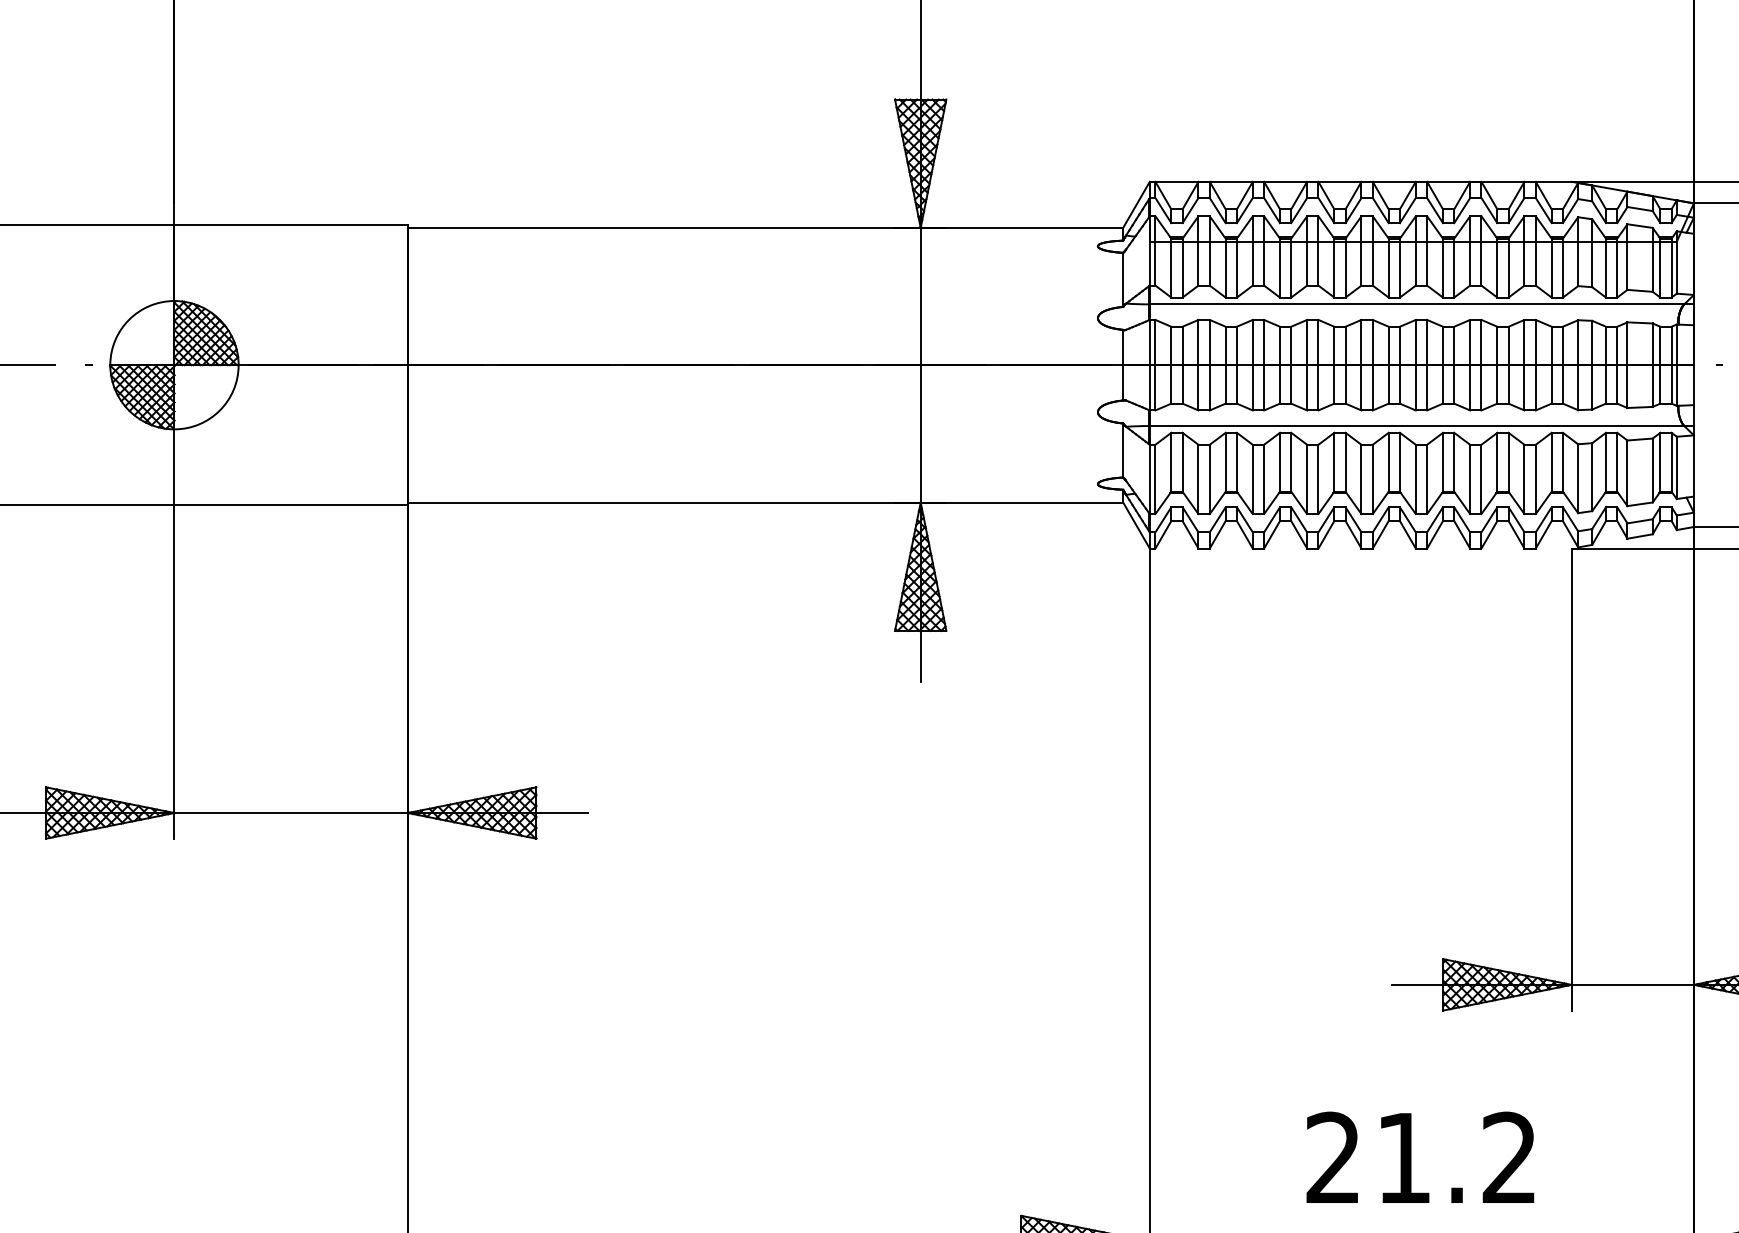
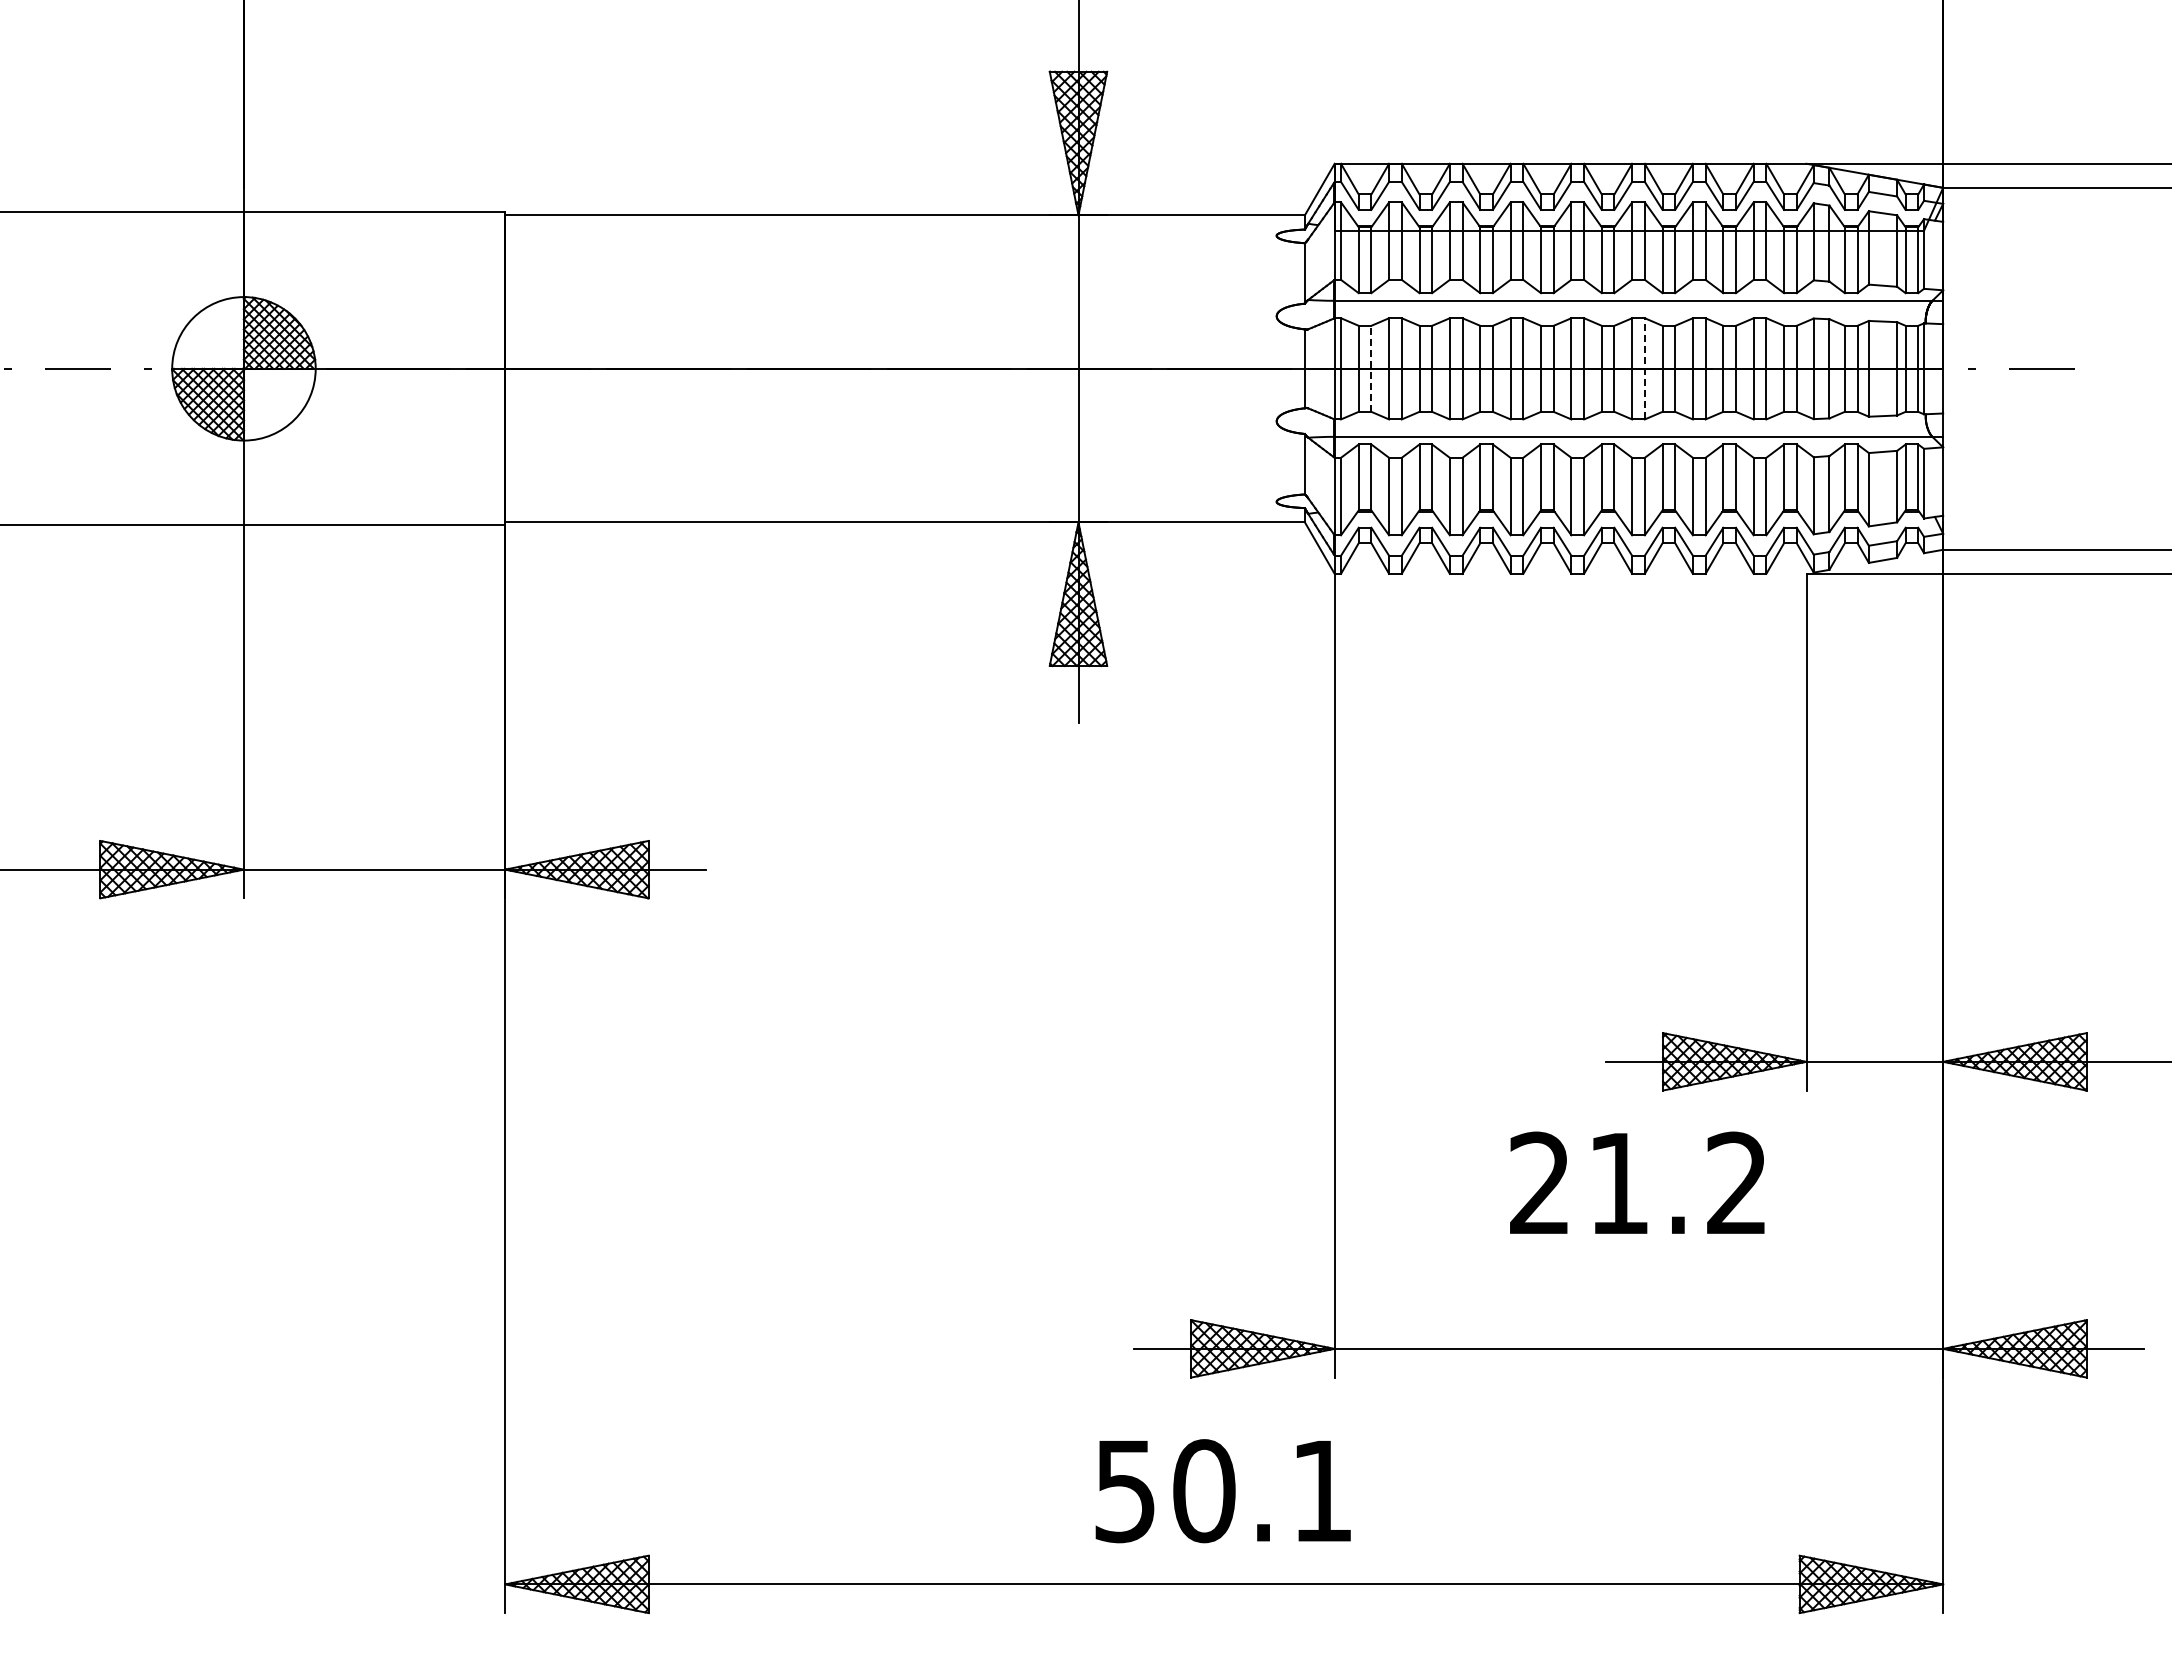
line: (1182, 364) -> (1371, 368), solid -> dashed
line: (1426, 364) -> (1644, 368), solid -> dashed
text: (1420, 1157) -> (1637, 1182), moved

